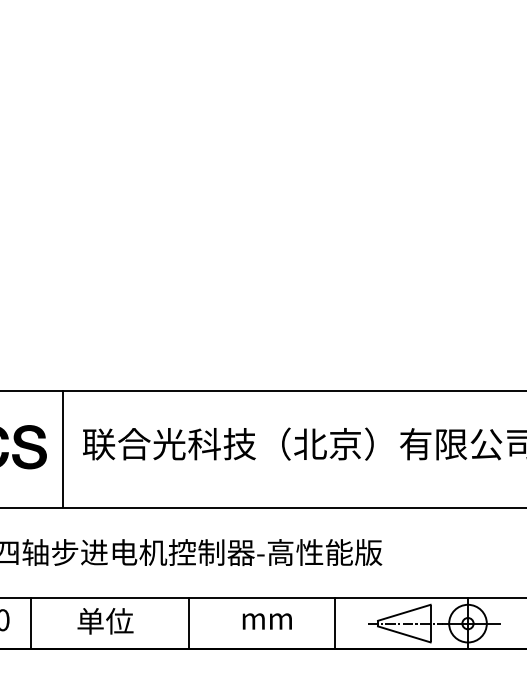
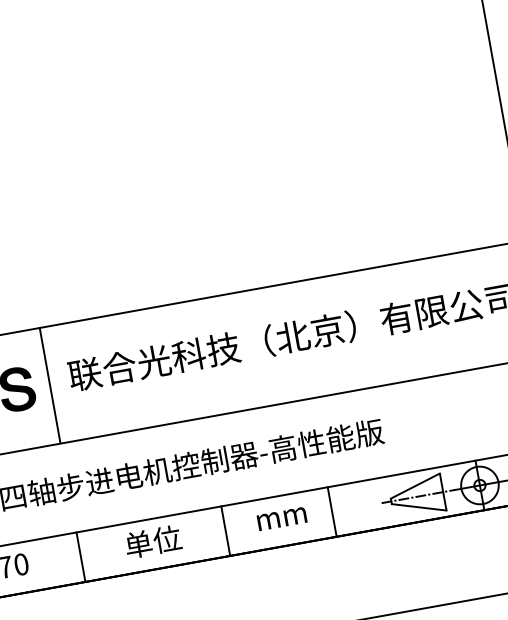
text: (105, 621) -> (153, 542), moved
line: (30, 623) -> (80, 557), moved
line: (188, 623) -> (225, 531), moved
line: (334, 623) -> (331, 511), moved

